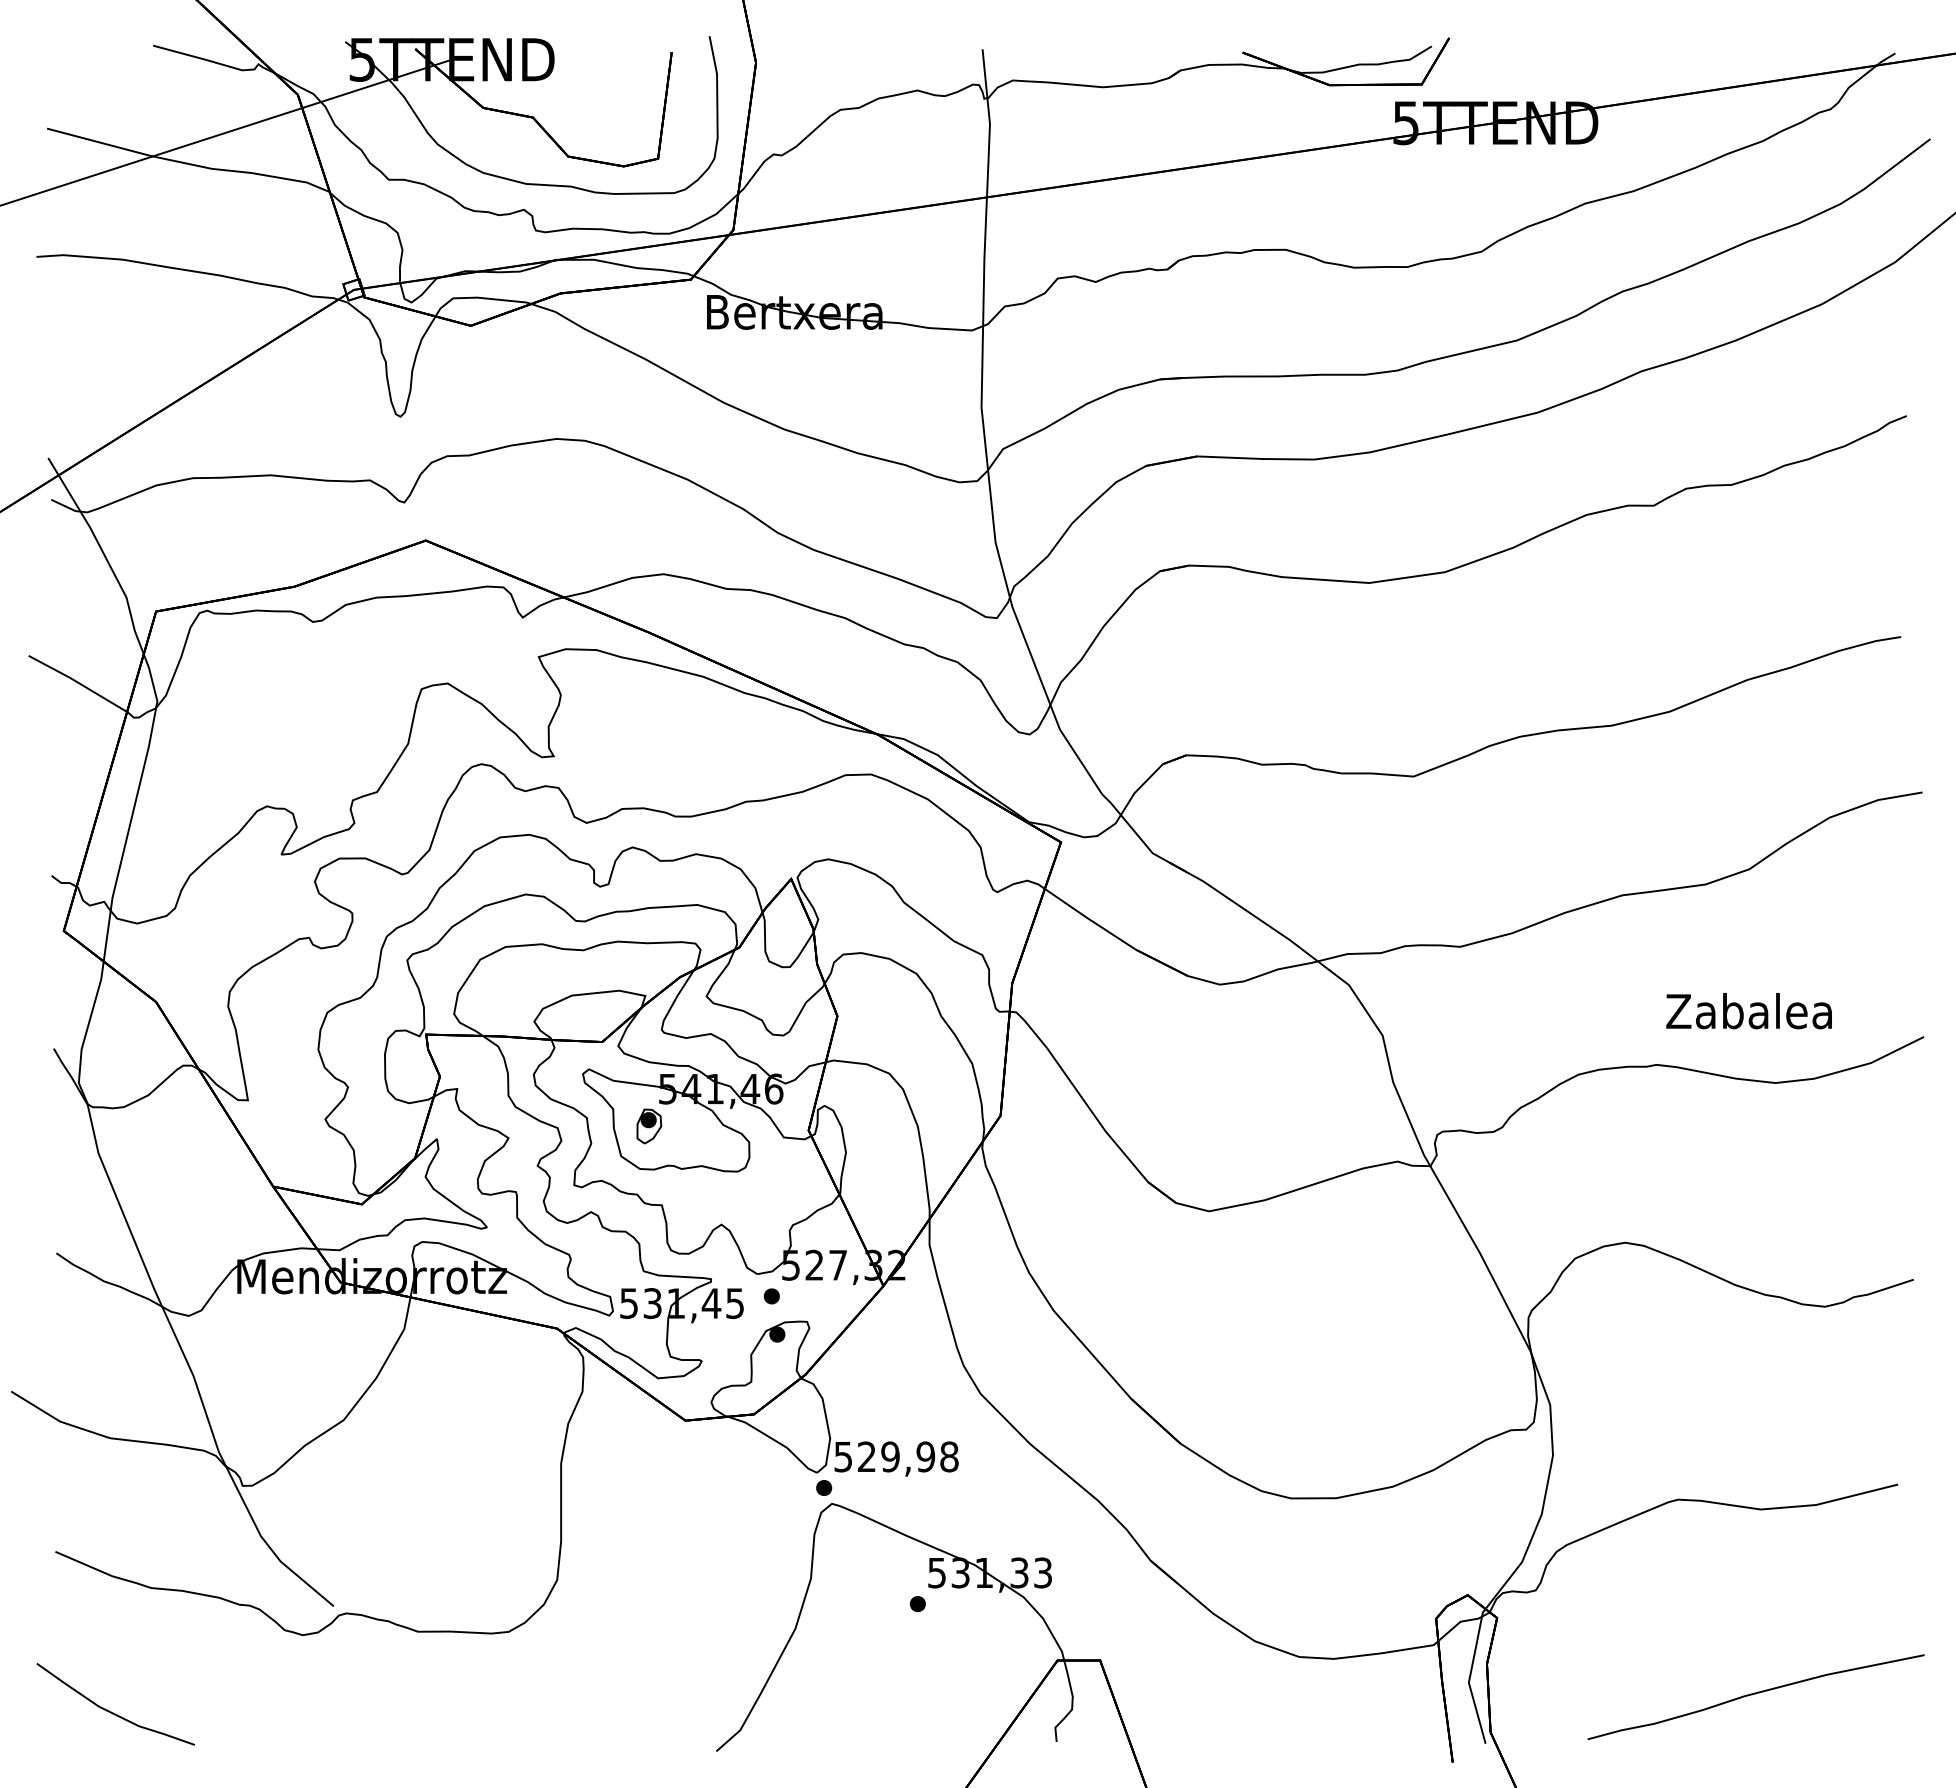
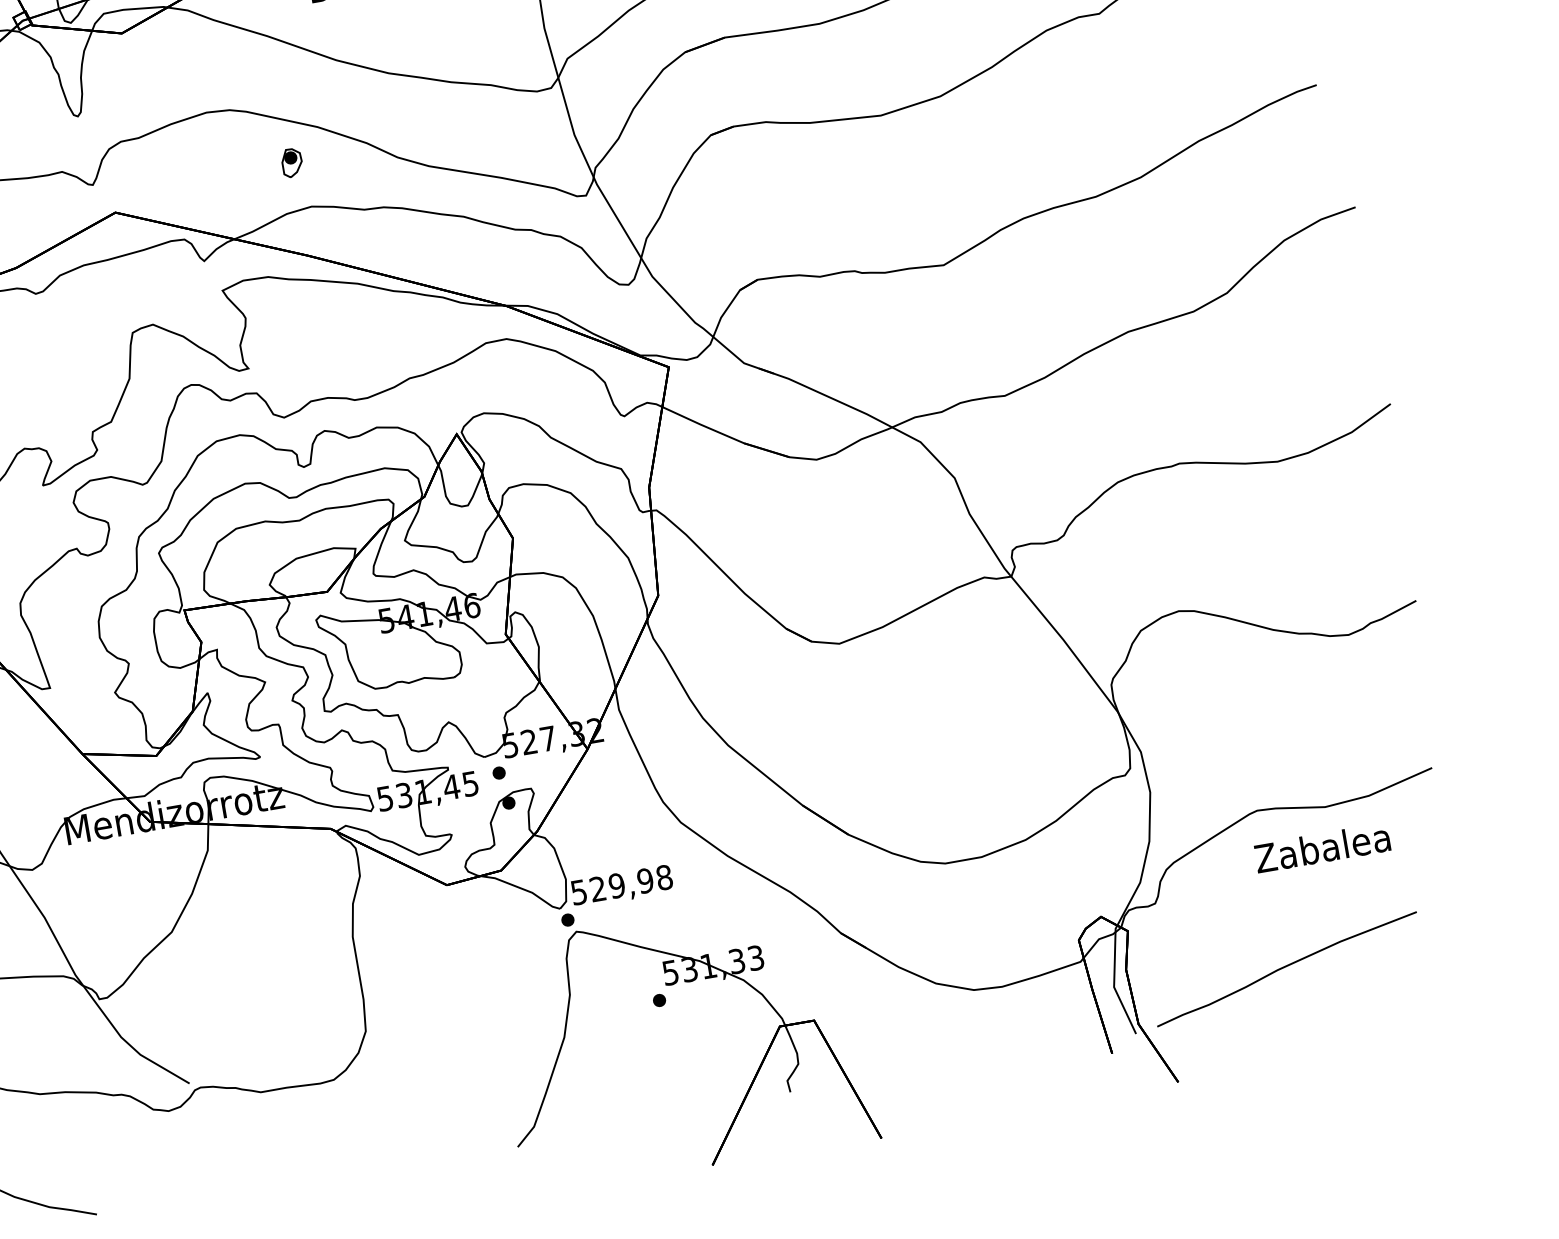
text: (1748, 1011) -> (1322, 848), moved
part: (649, 1126) -> (292, 162), moved
curve: (1755, 1694) -> (1286, 967), moved

